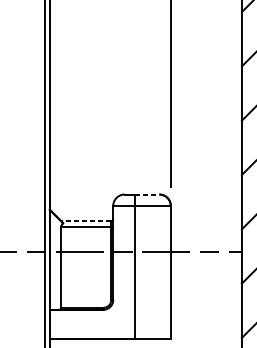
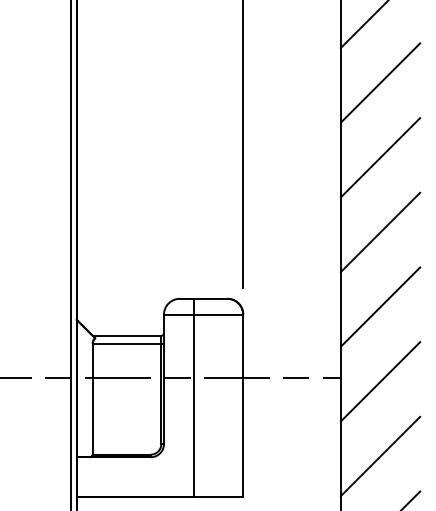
line: (147, 194) -> (210, 298), dashed -> solid
line: (85, 221) -> (126, 335), dashed -> solid

